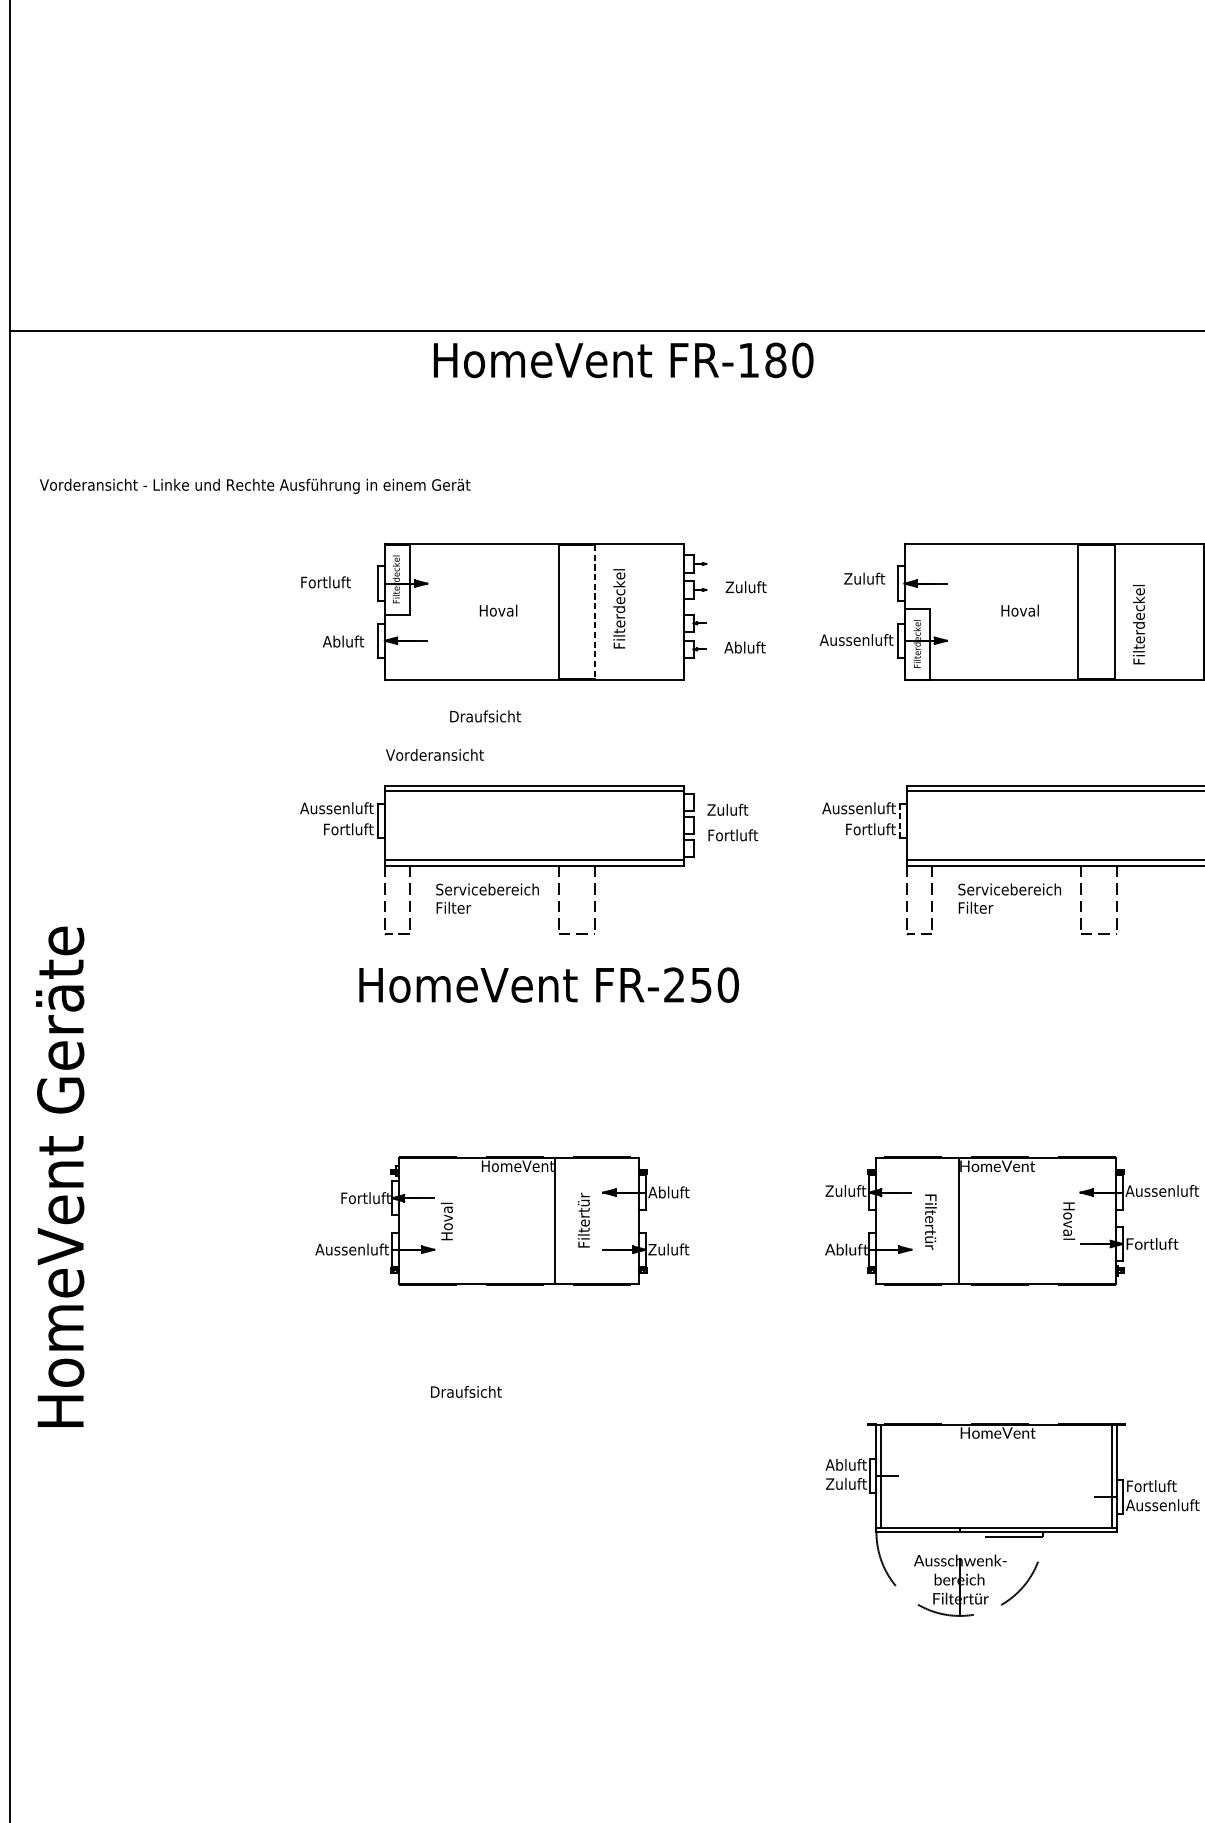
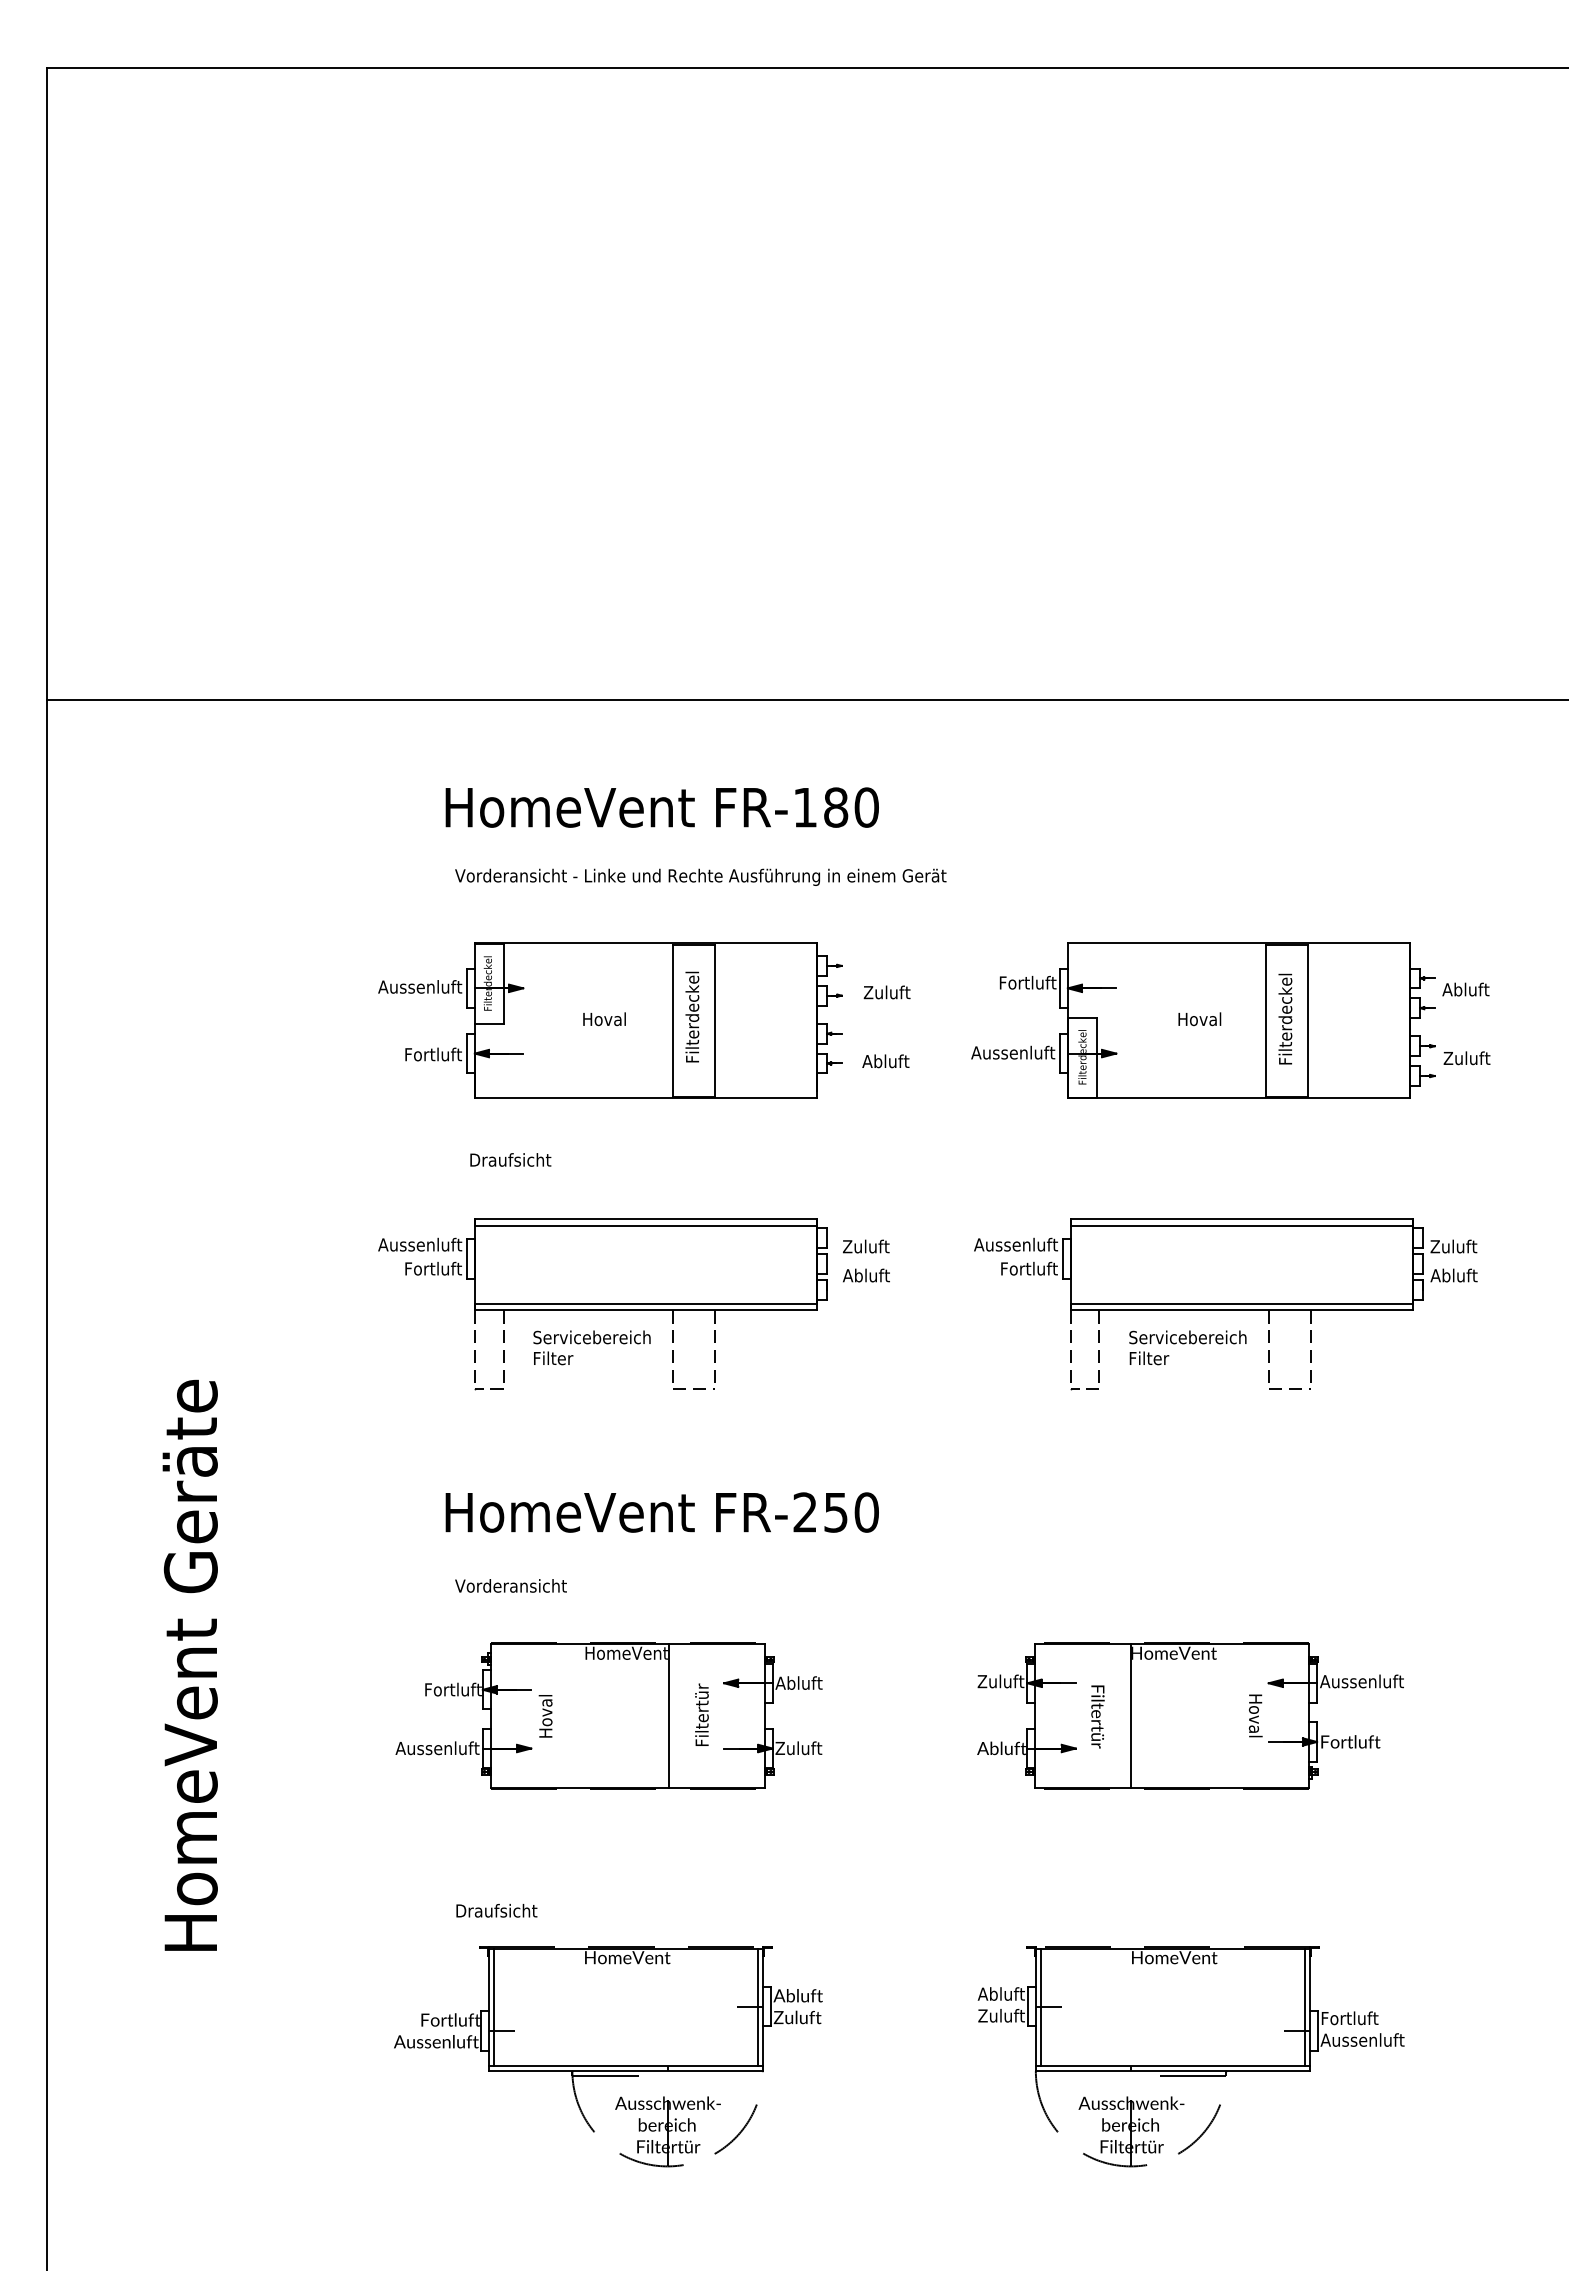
text: (622, 360) -> (661, 807), moved
text: (254, 485) -> (700, 876), moved
text: (869, 578) -> (1027, 982), Zuluft -> Fortluft
text: (337, 581) -> (420, 986), Fortluft -> Aussenluft
text: (619, 608) -> (692, 1016), moved
line: (594, 612) -> (714, 1021), dashed -> solid
text: (1139, 624) -> (1285, 1018), moved
text: (348, 641) -> (433, 1054), Abluft -> Fortluft
text: (485, 716) -> (510, 1159), moved
text: (434, 754) -> (510, 1585), moved
line: (899, 820) -> (1062, 1258), dashed -> solid
text: (732, 835) -> (871, 1275), Fortluft -> Abluft
text: (548, 985) -> (661, 1512), moved
text: (59, 1176) -> (189, 1664), moved
text: (466, 1391) -> (496, 1910), moved
part: (501, 1519) -> (608, 2056), added

